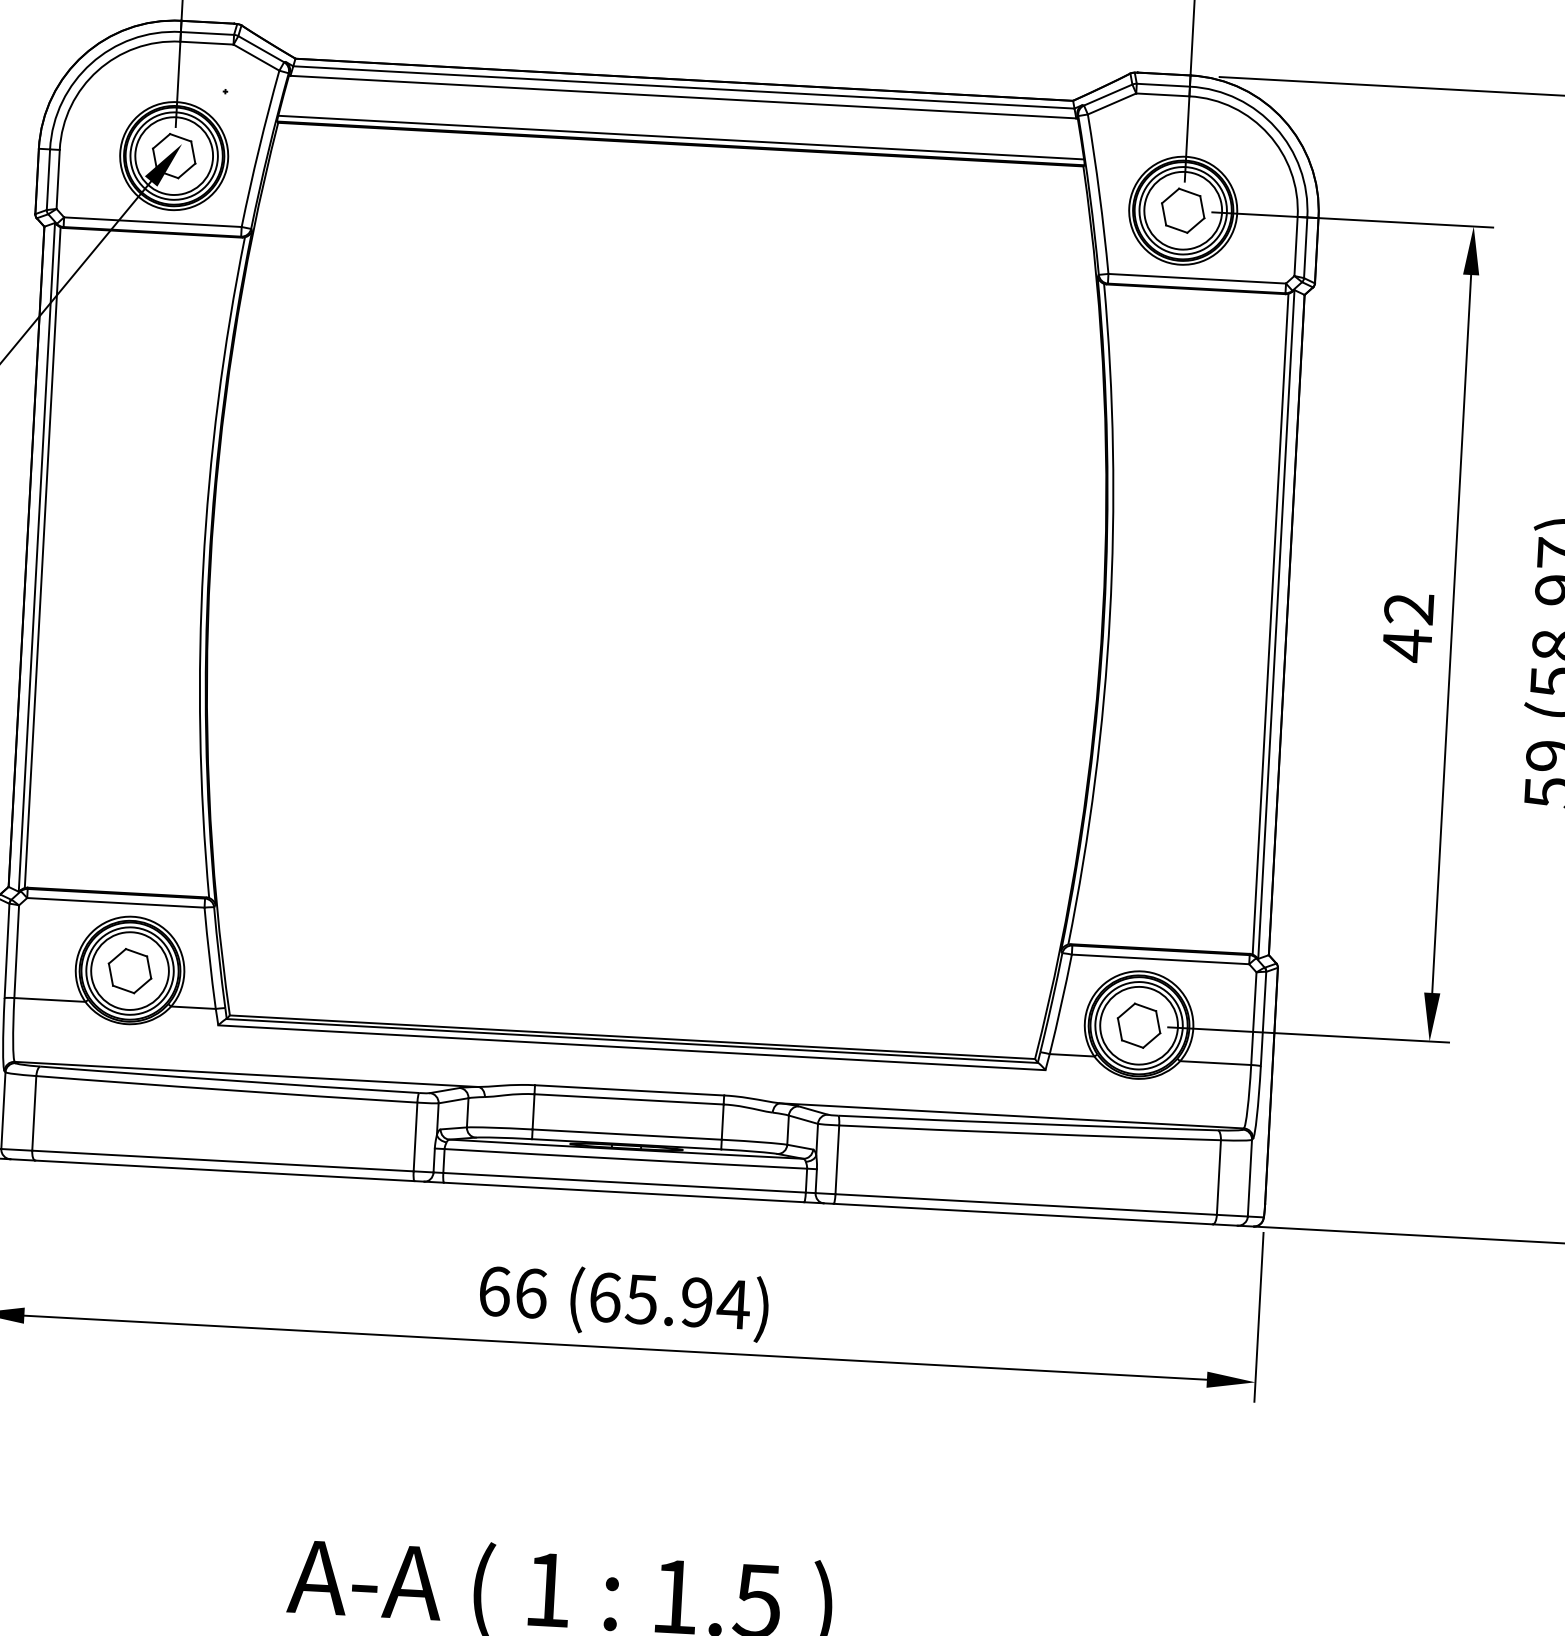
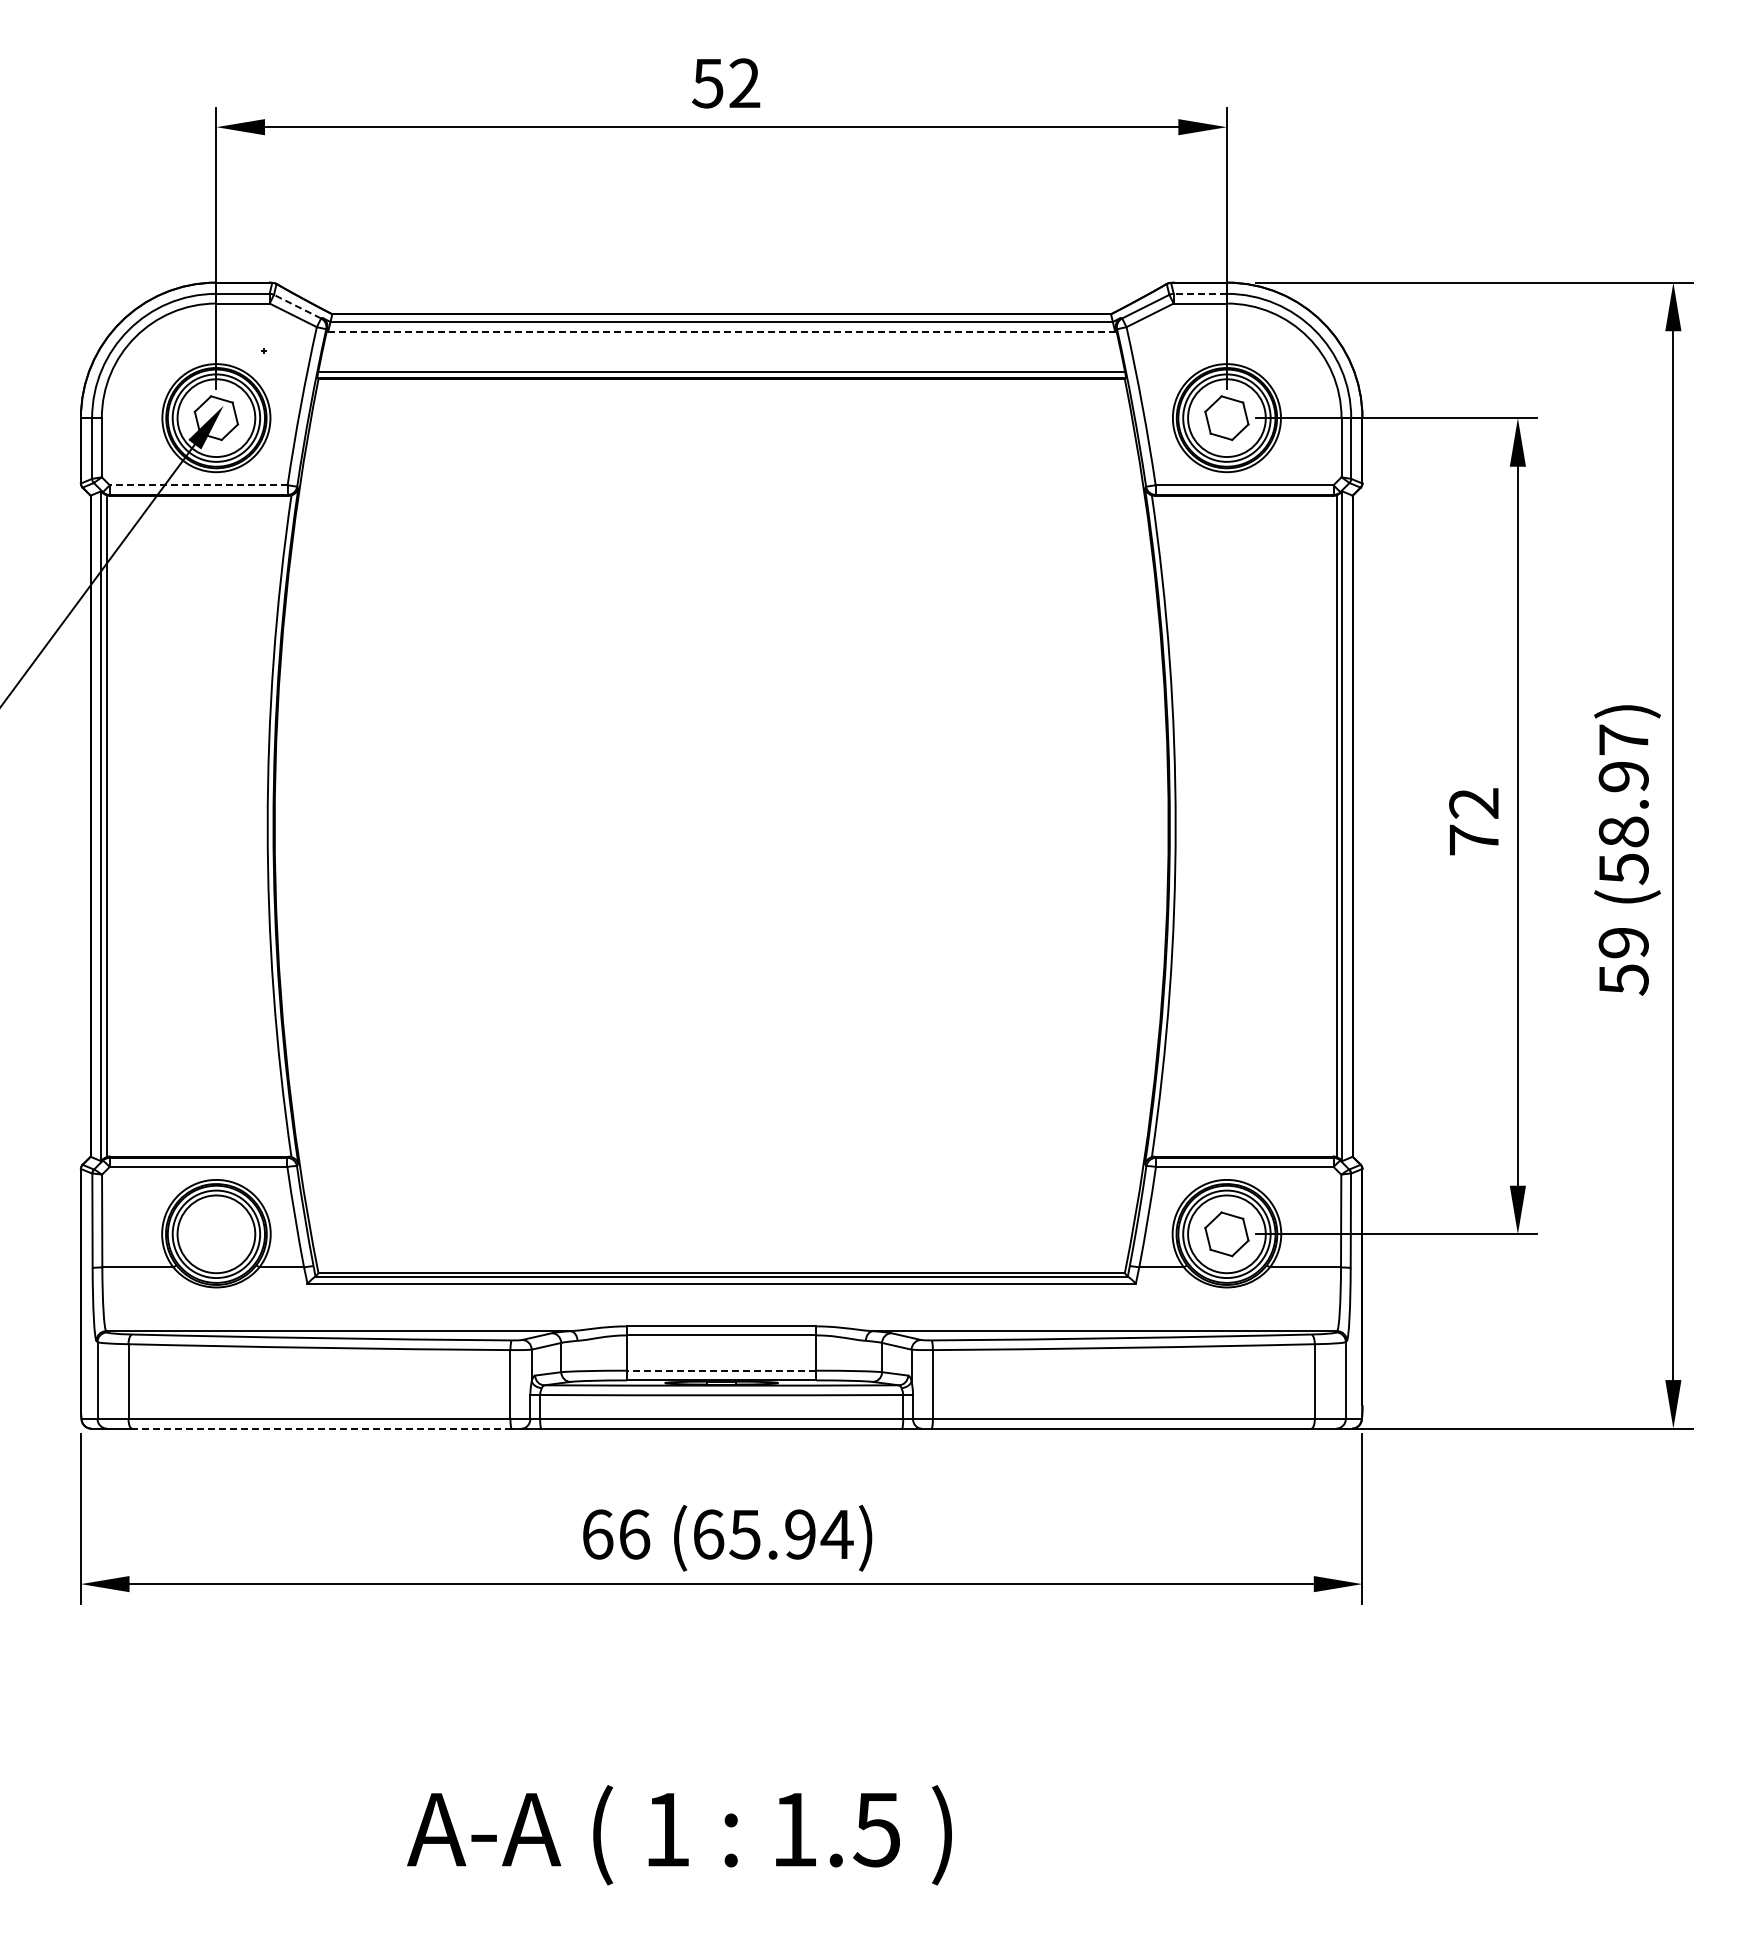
line: (261, 49) -> (297, 306), solid -> dashed
line: (1163, 84) -> (1200, 293), solid -> dashed
line: (684, 96) -> (722, 331), solid -> dashed
line: (152, 222) -> (198, 485), solid -> dashed
text: (1406, 645) -> (1473, 840), 42 -> 72
part: (129, 971) -> (215, 1234), removed
line: (627, 1134) -> (721, 1370), solid -> dashed
line: (224, 1170) -> (321, 1428), solid -> dashed

